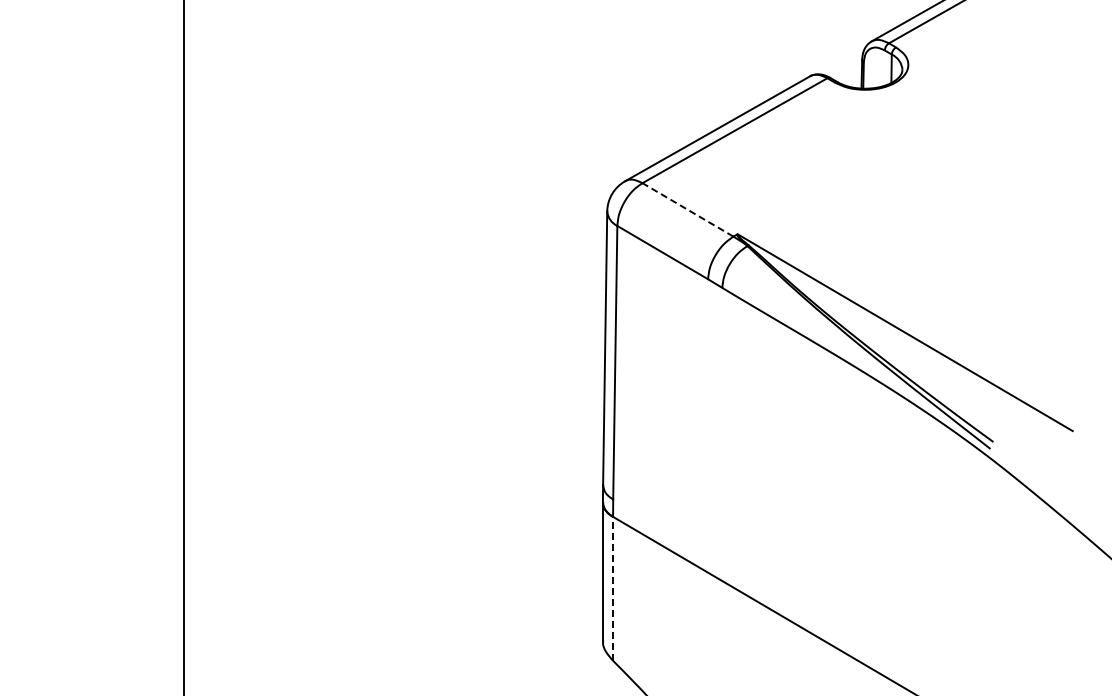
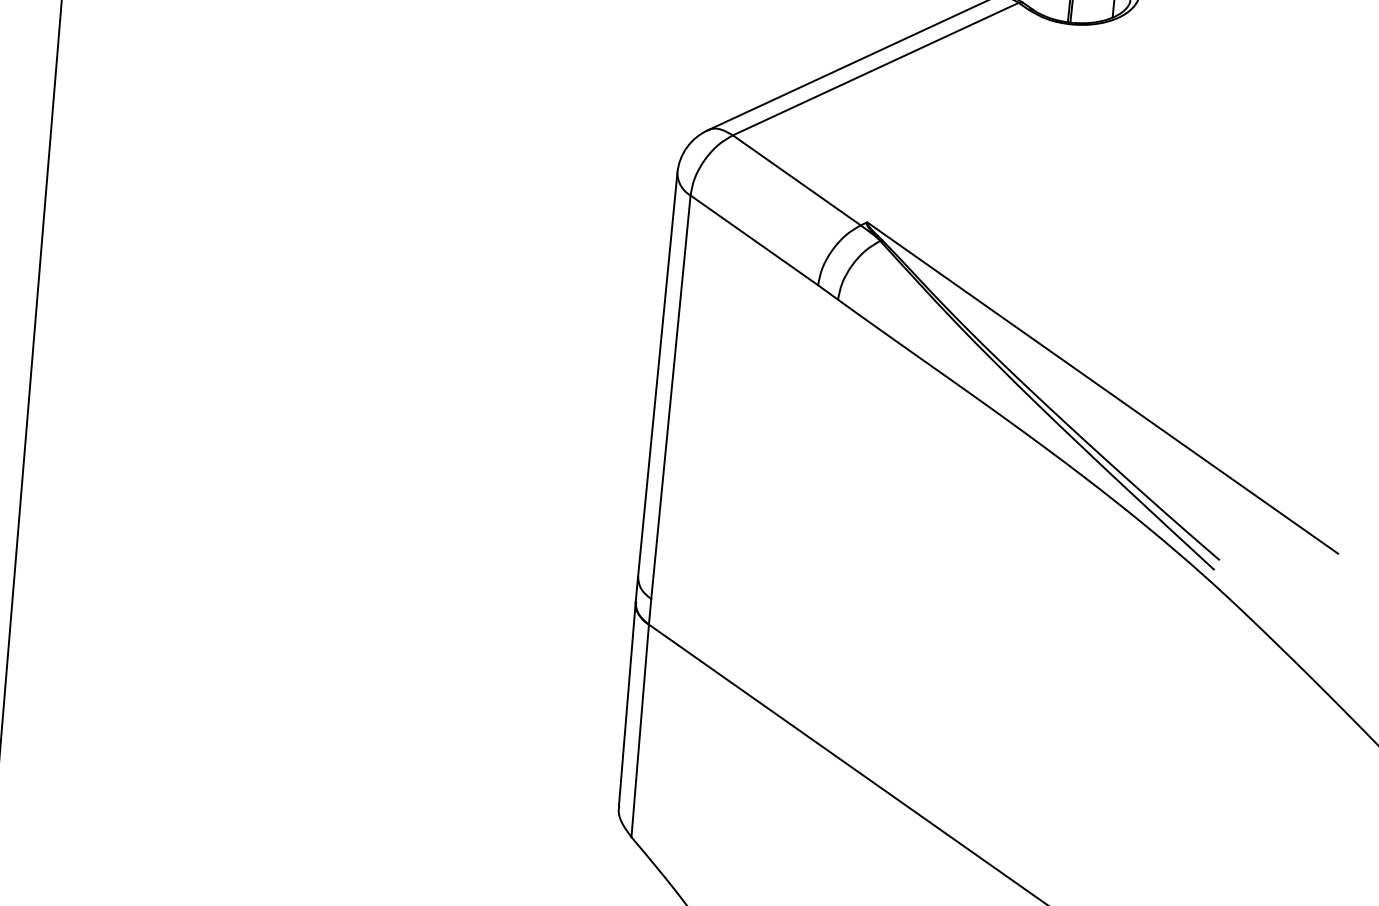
line: (687, 209) -> (796, 179), dashed -> solid
line: (613, 588) -> (640, 730), dashed -> solid

